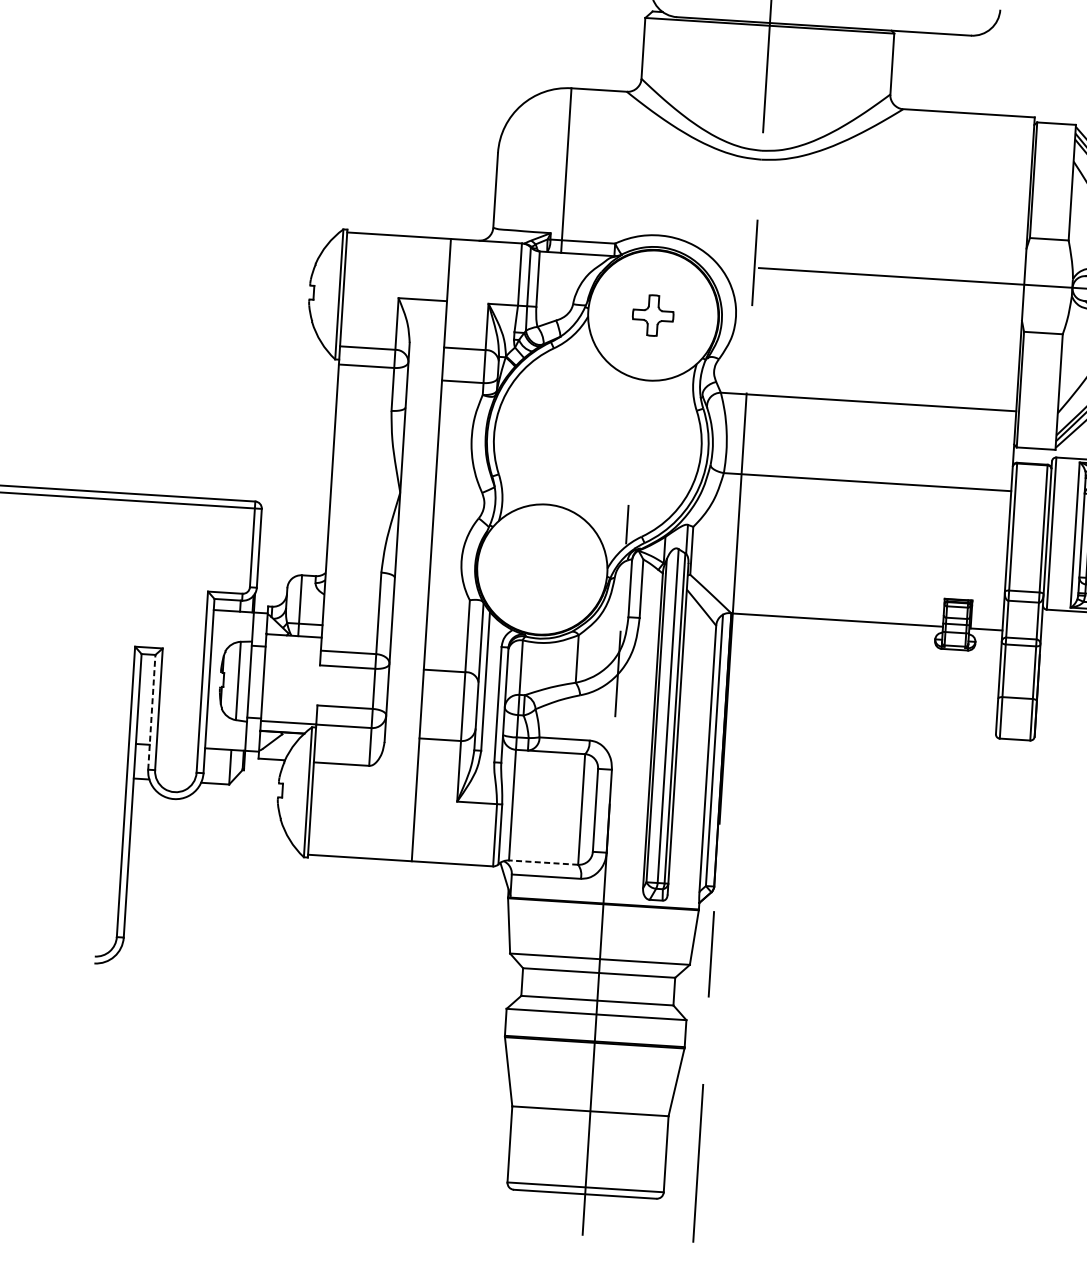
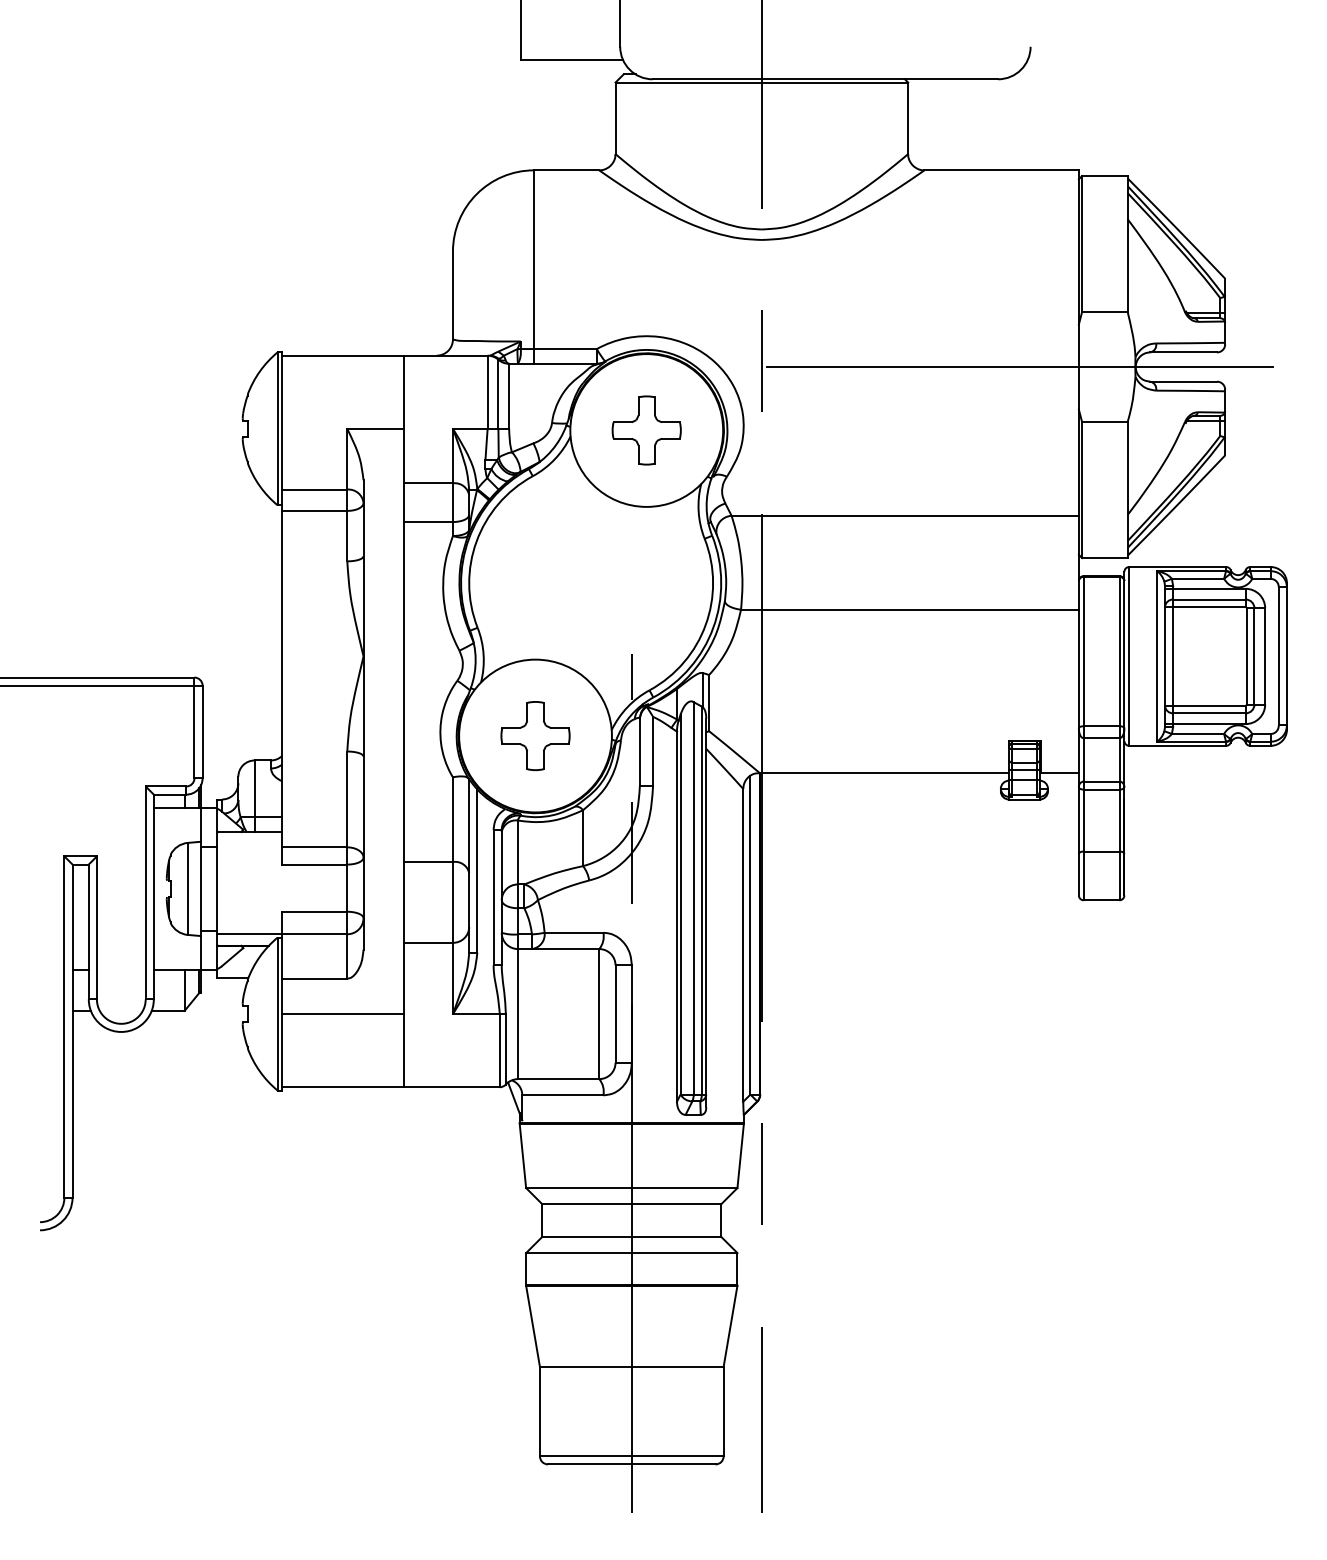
part: (653, 315) -> (646, 430), size x1.43
part: (542, 569) -> (535, 735), added
line: (151, 711) -> (88, 931), dashed -> solid
line: (364, 796) -> (343, 1014), added
line: (543, 862) -> (558, 1079), dashed -> solid

